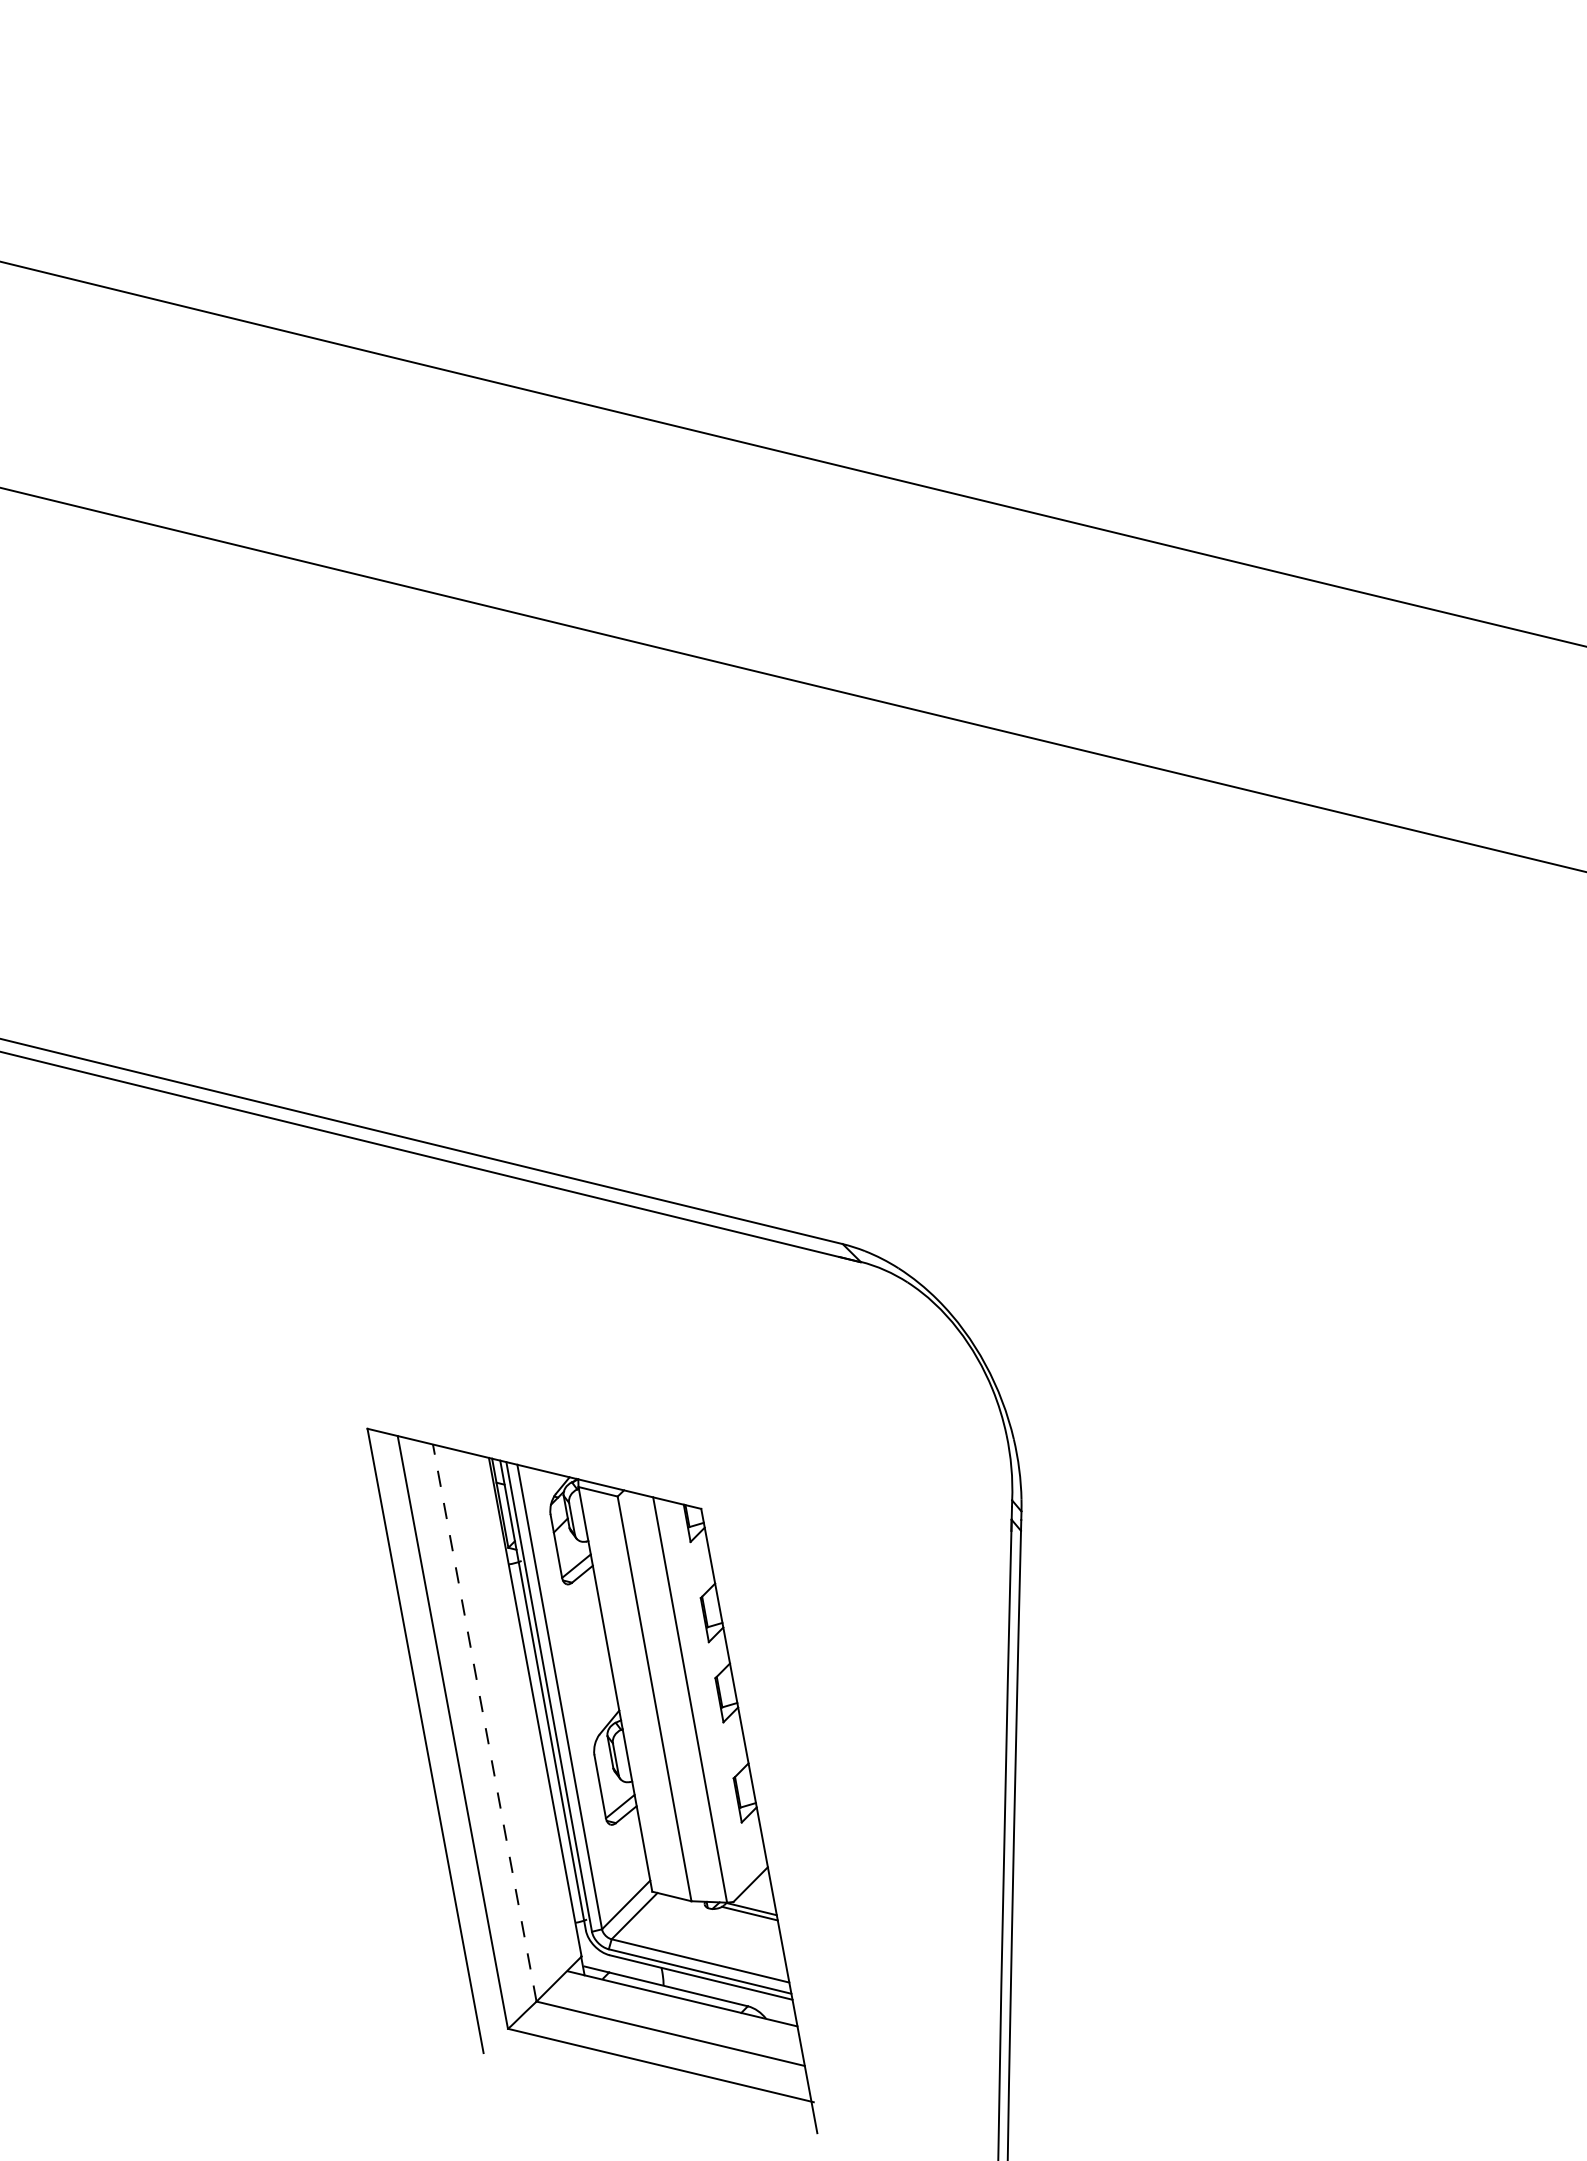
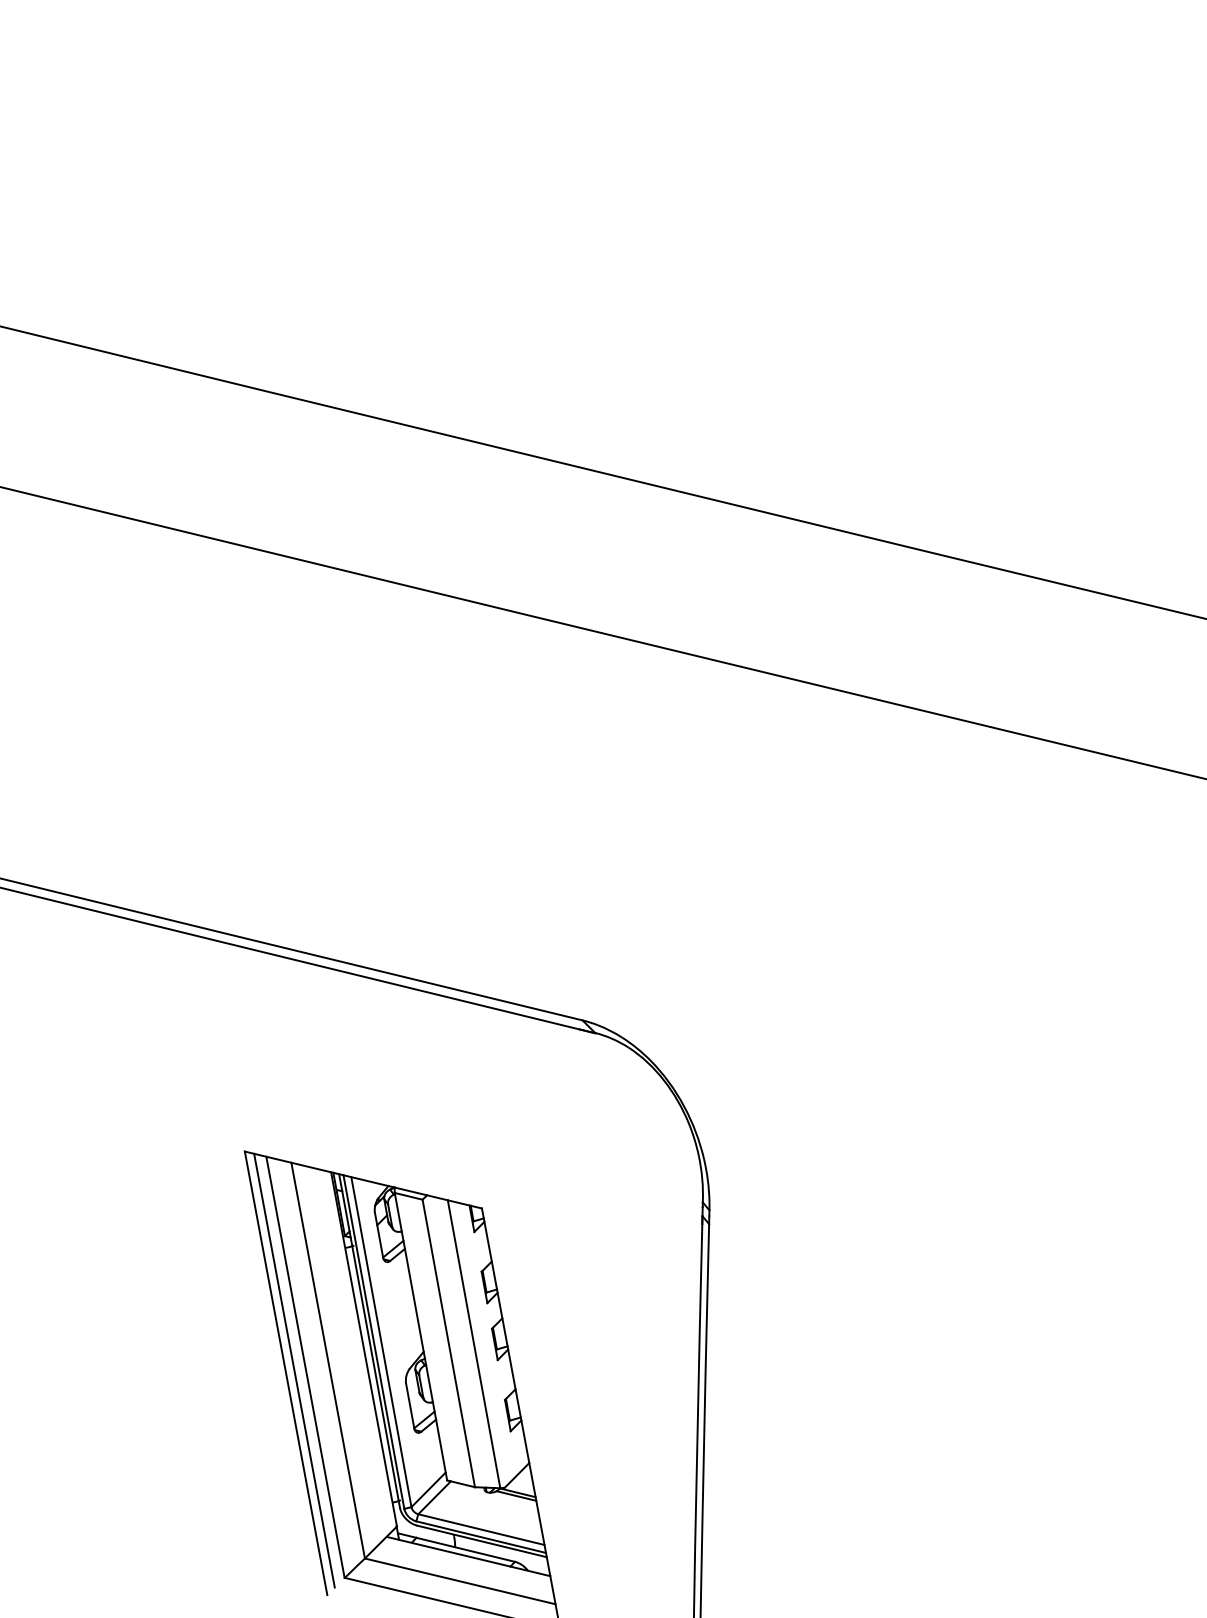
line: (485, 1722) -> (328, 1360), dashed -> solid
line: (437, 1736) -> (294, 1370), added

